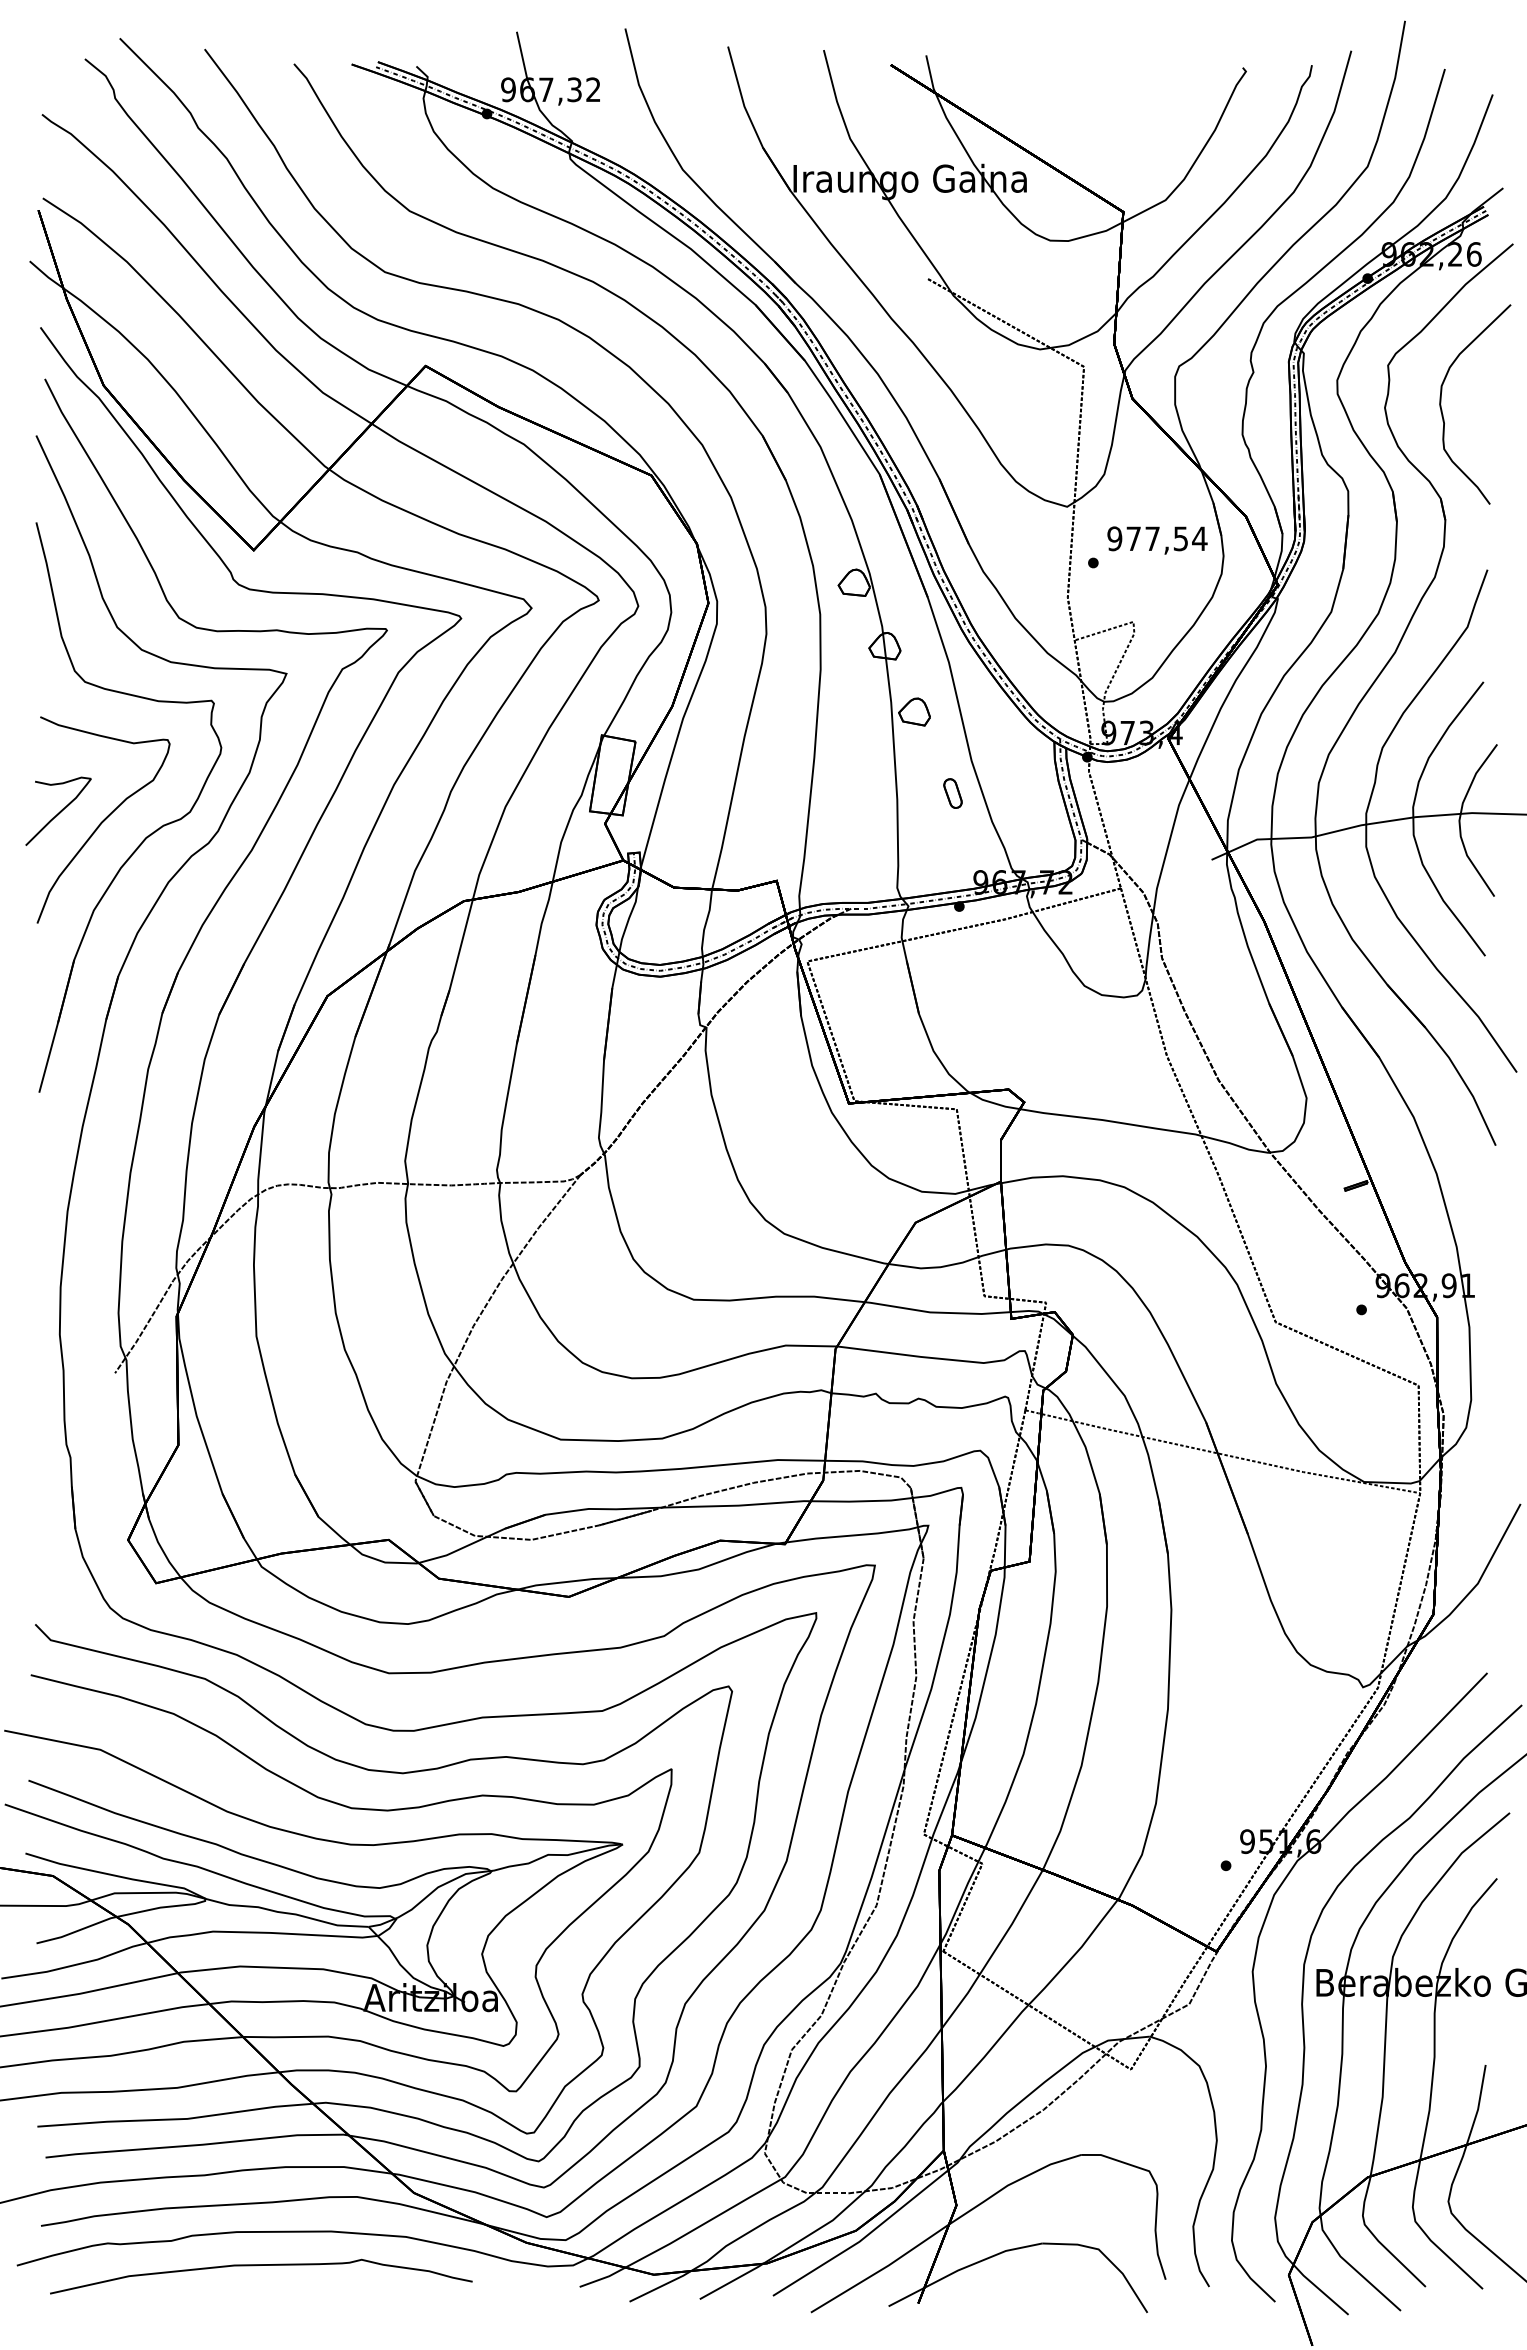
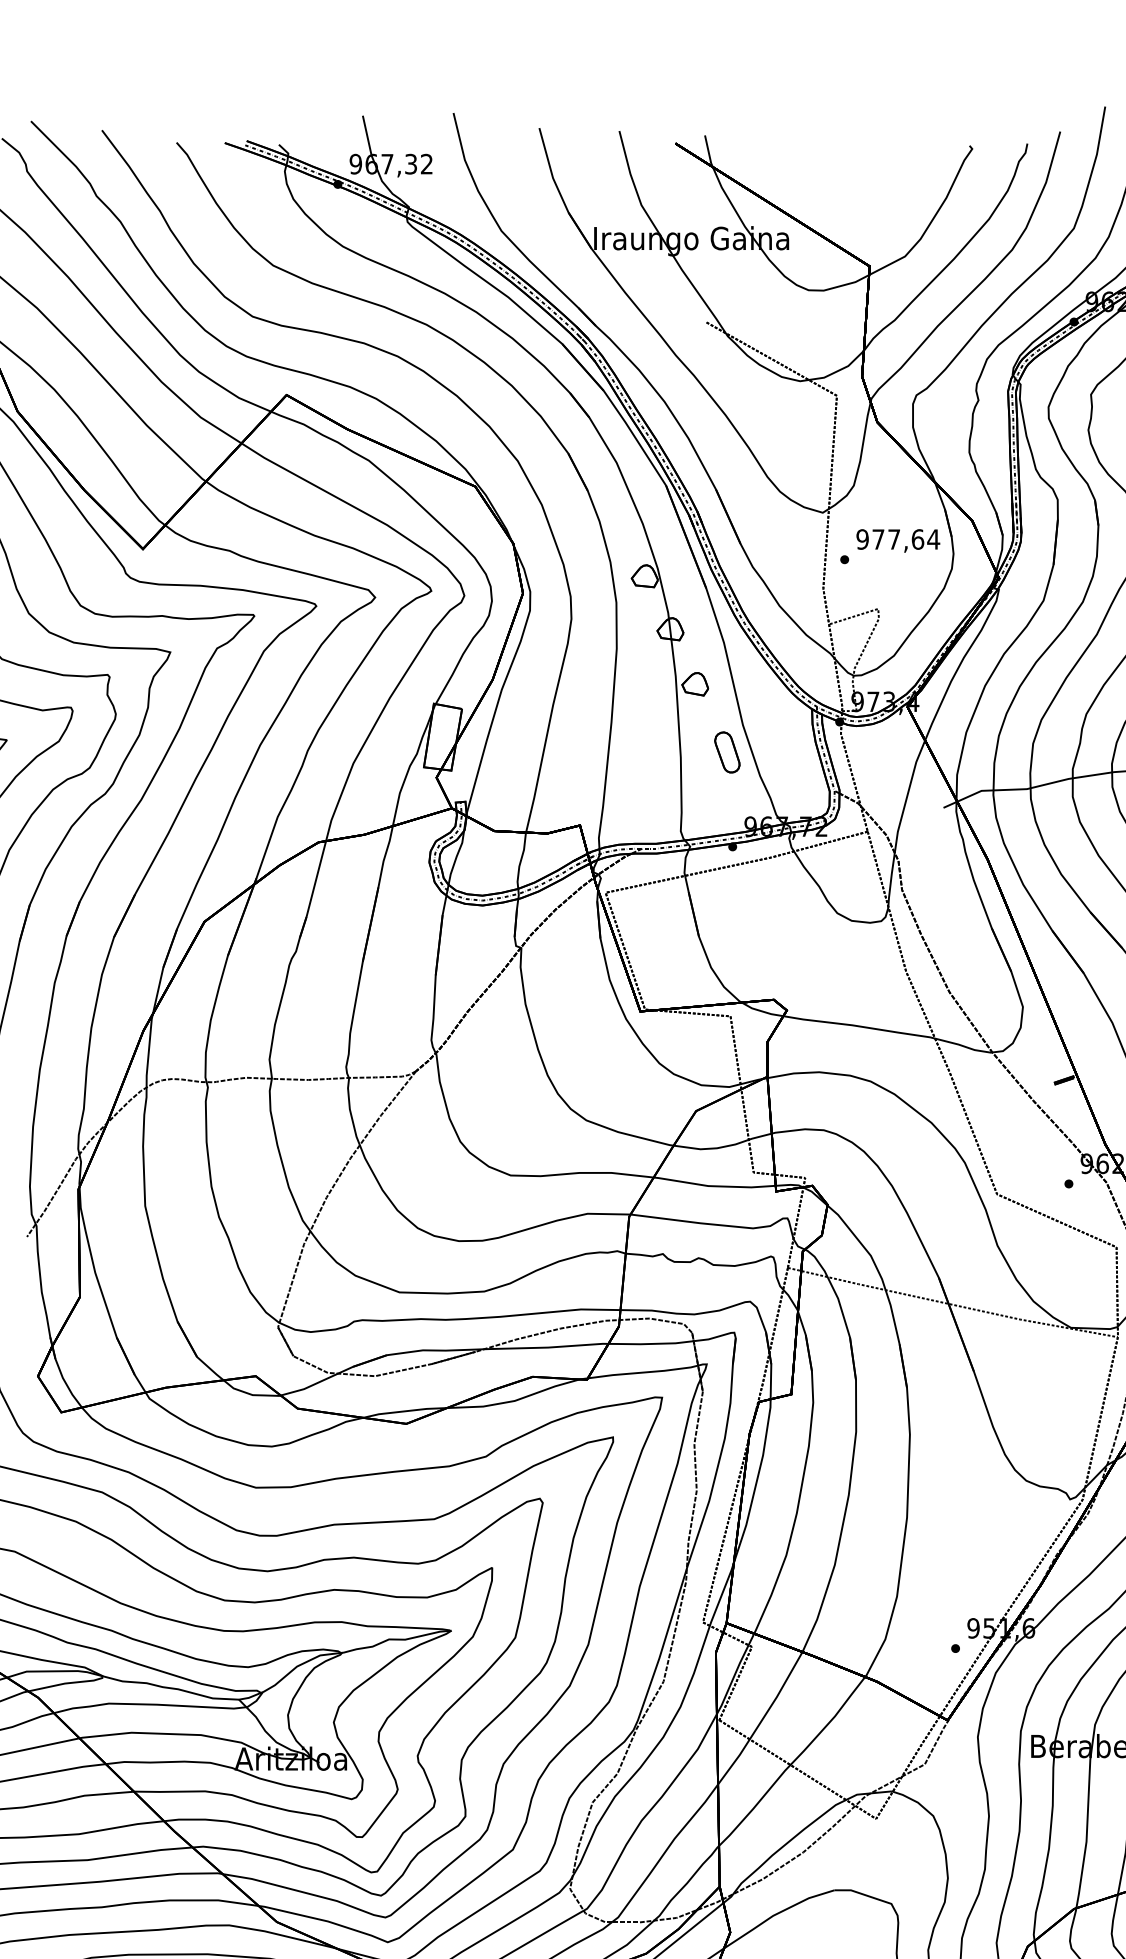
text: (1180, 538) -> (917, 539), 977,54 -> 977,64
part: (952, 793) -> (726, 752), size x1.67

